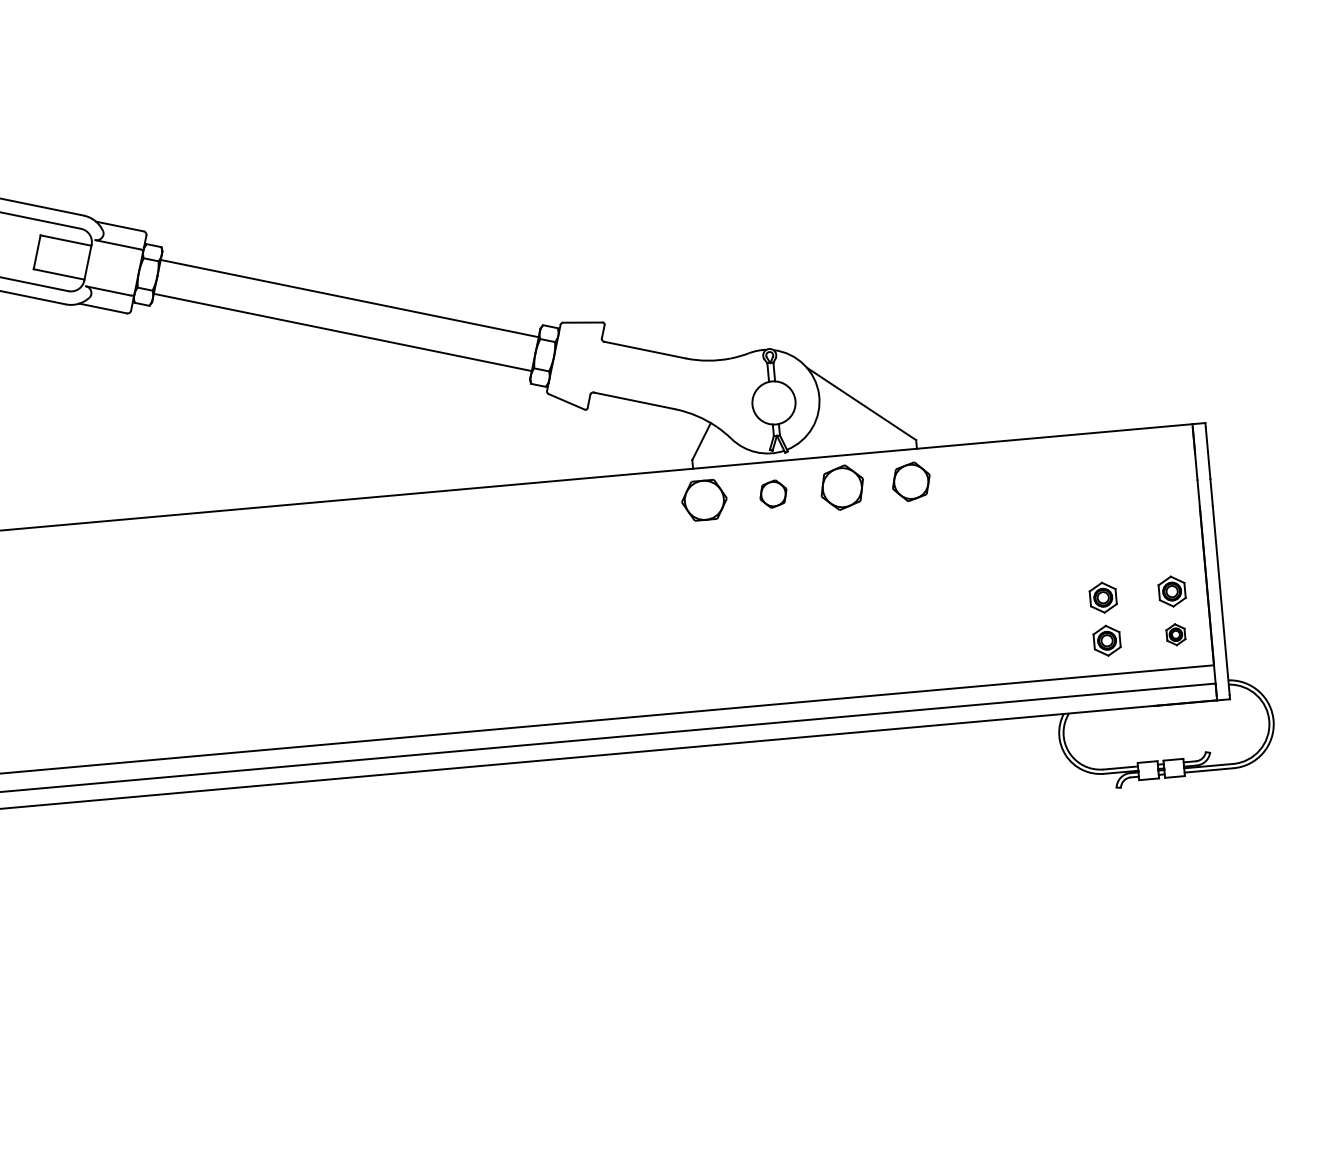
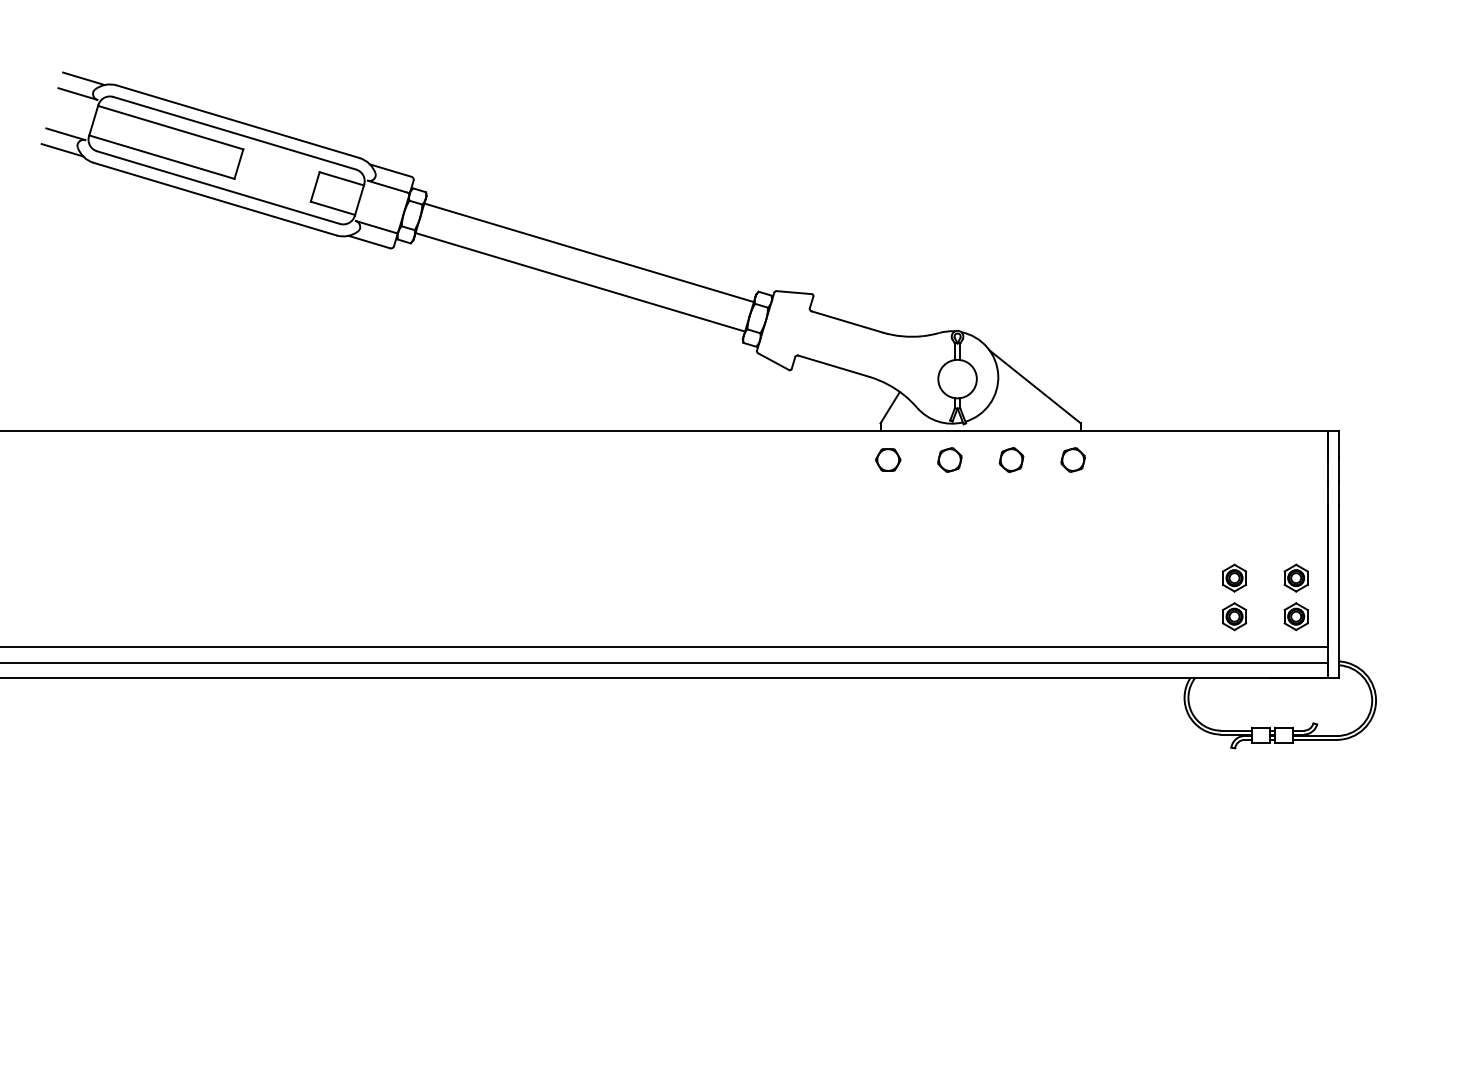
part: (910, 481) -> (1072, 459), size x0.71
part: (842, 488) -> (1011, 460), size x0.62
part: (704, 499) -> (888, 459), size x0.62
part: (1175, 634) -> (1295, 616), size x1.43

